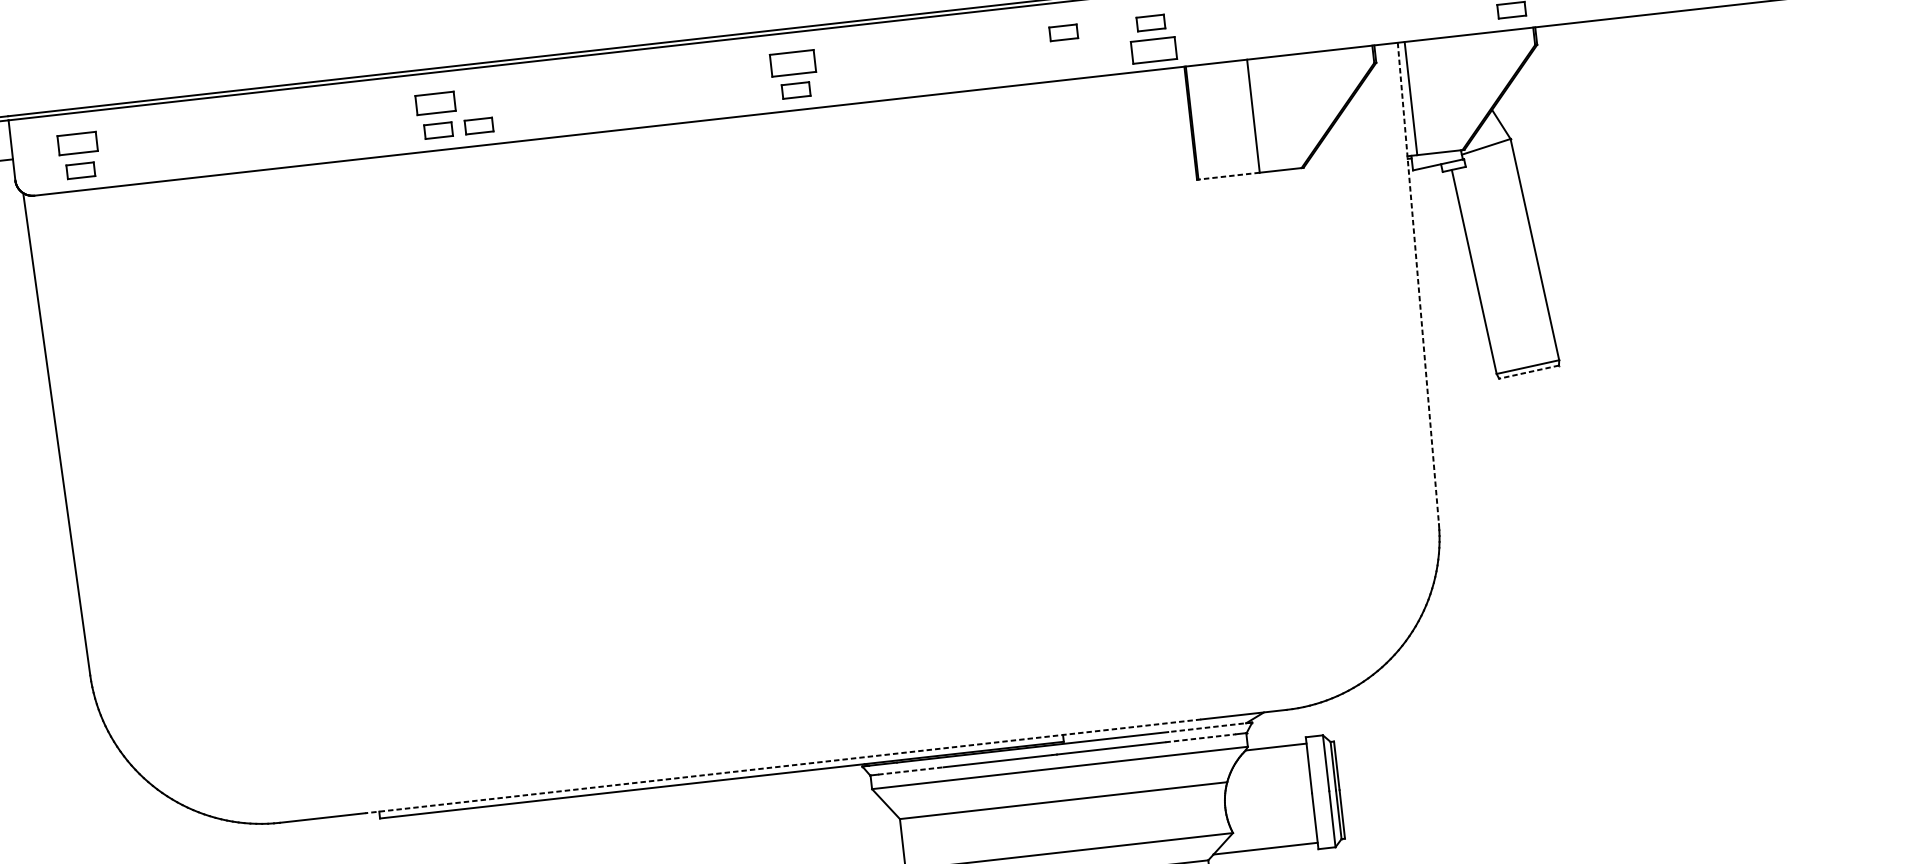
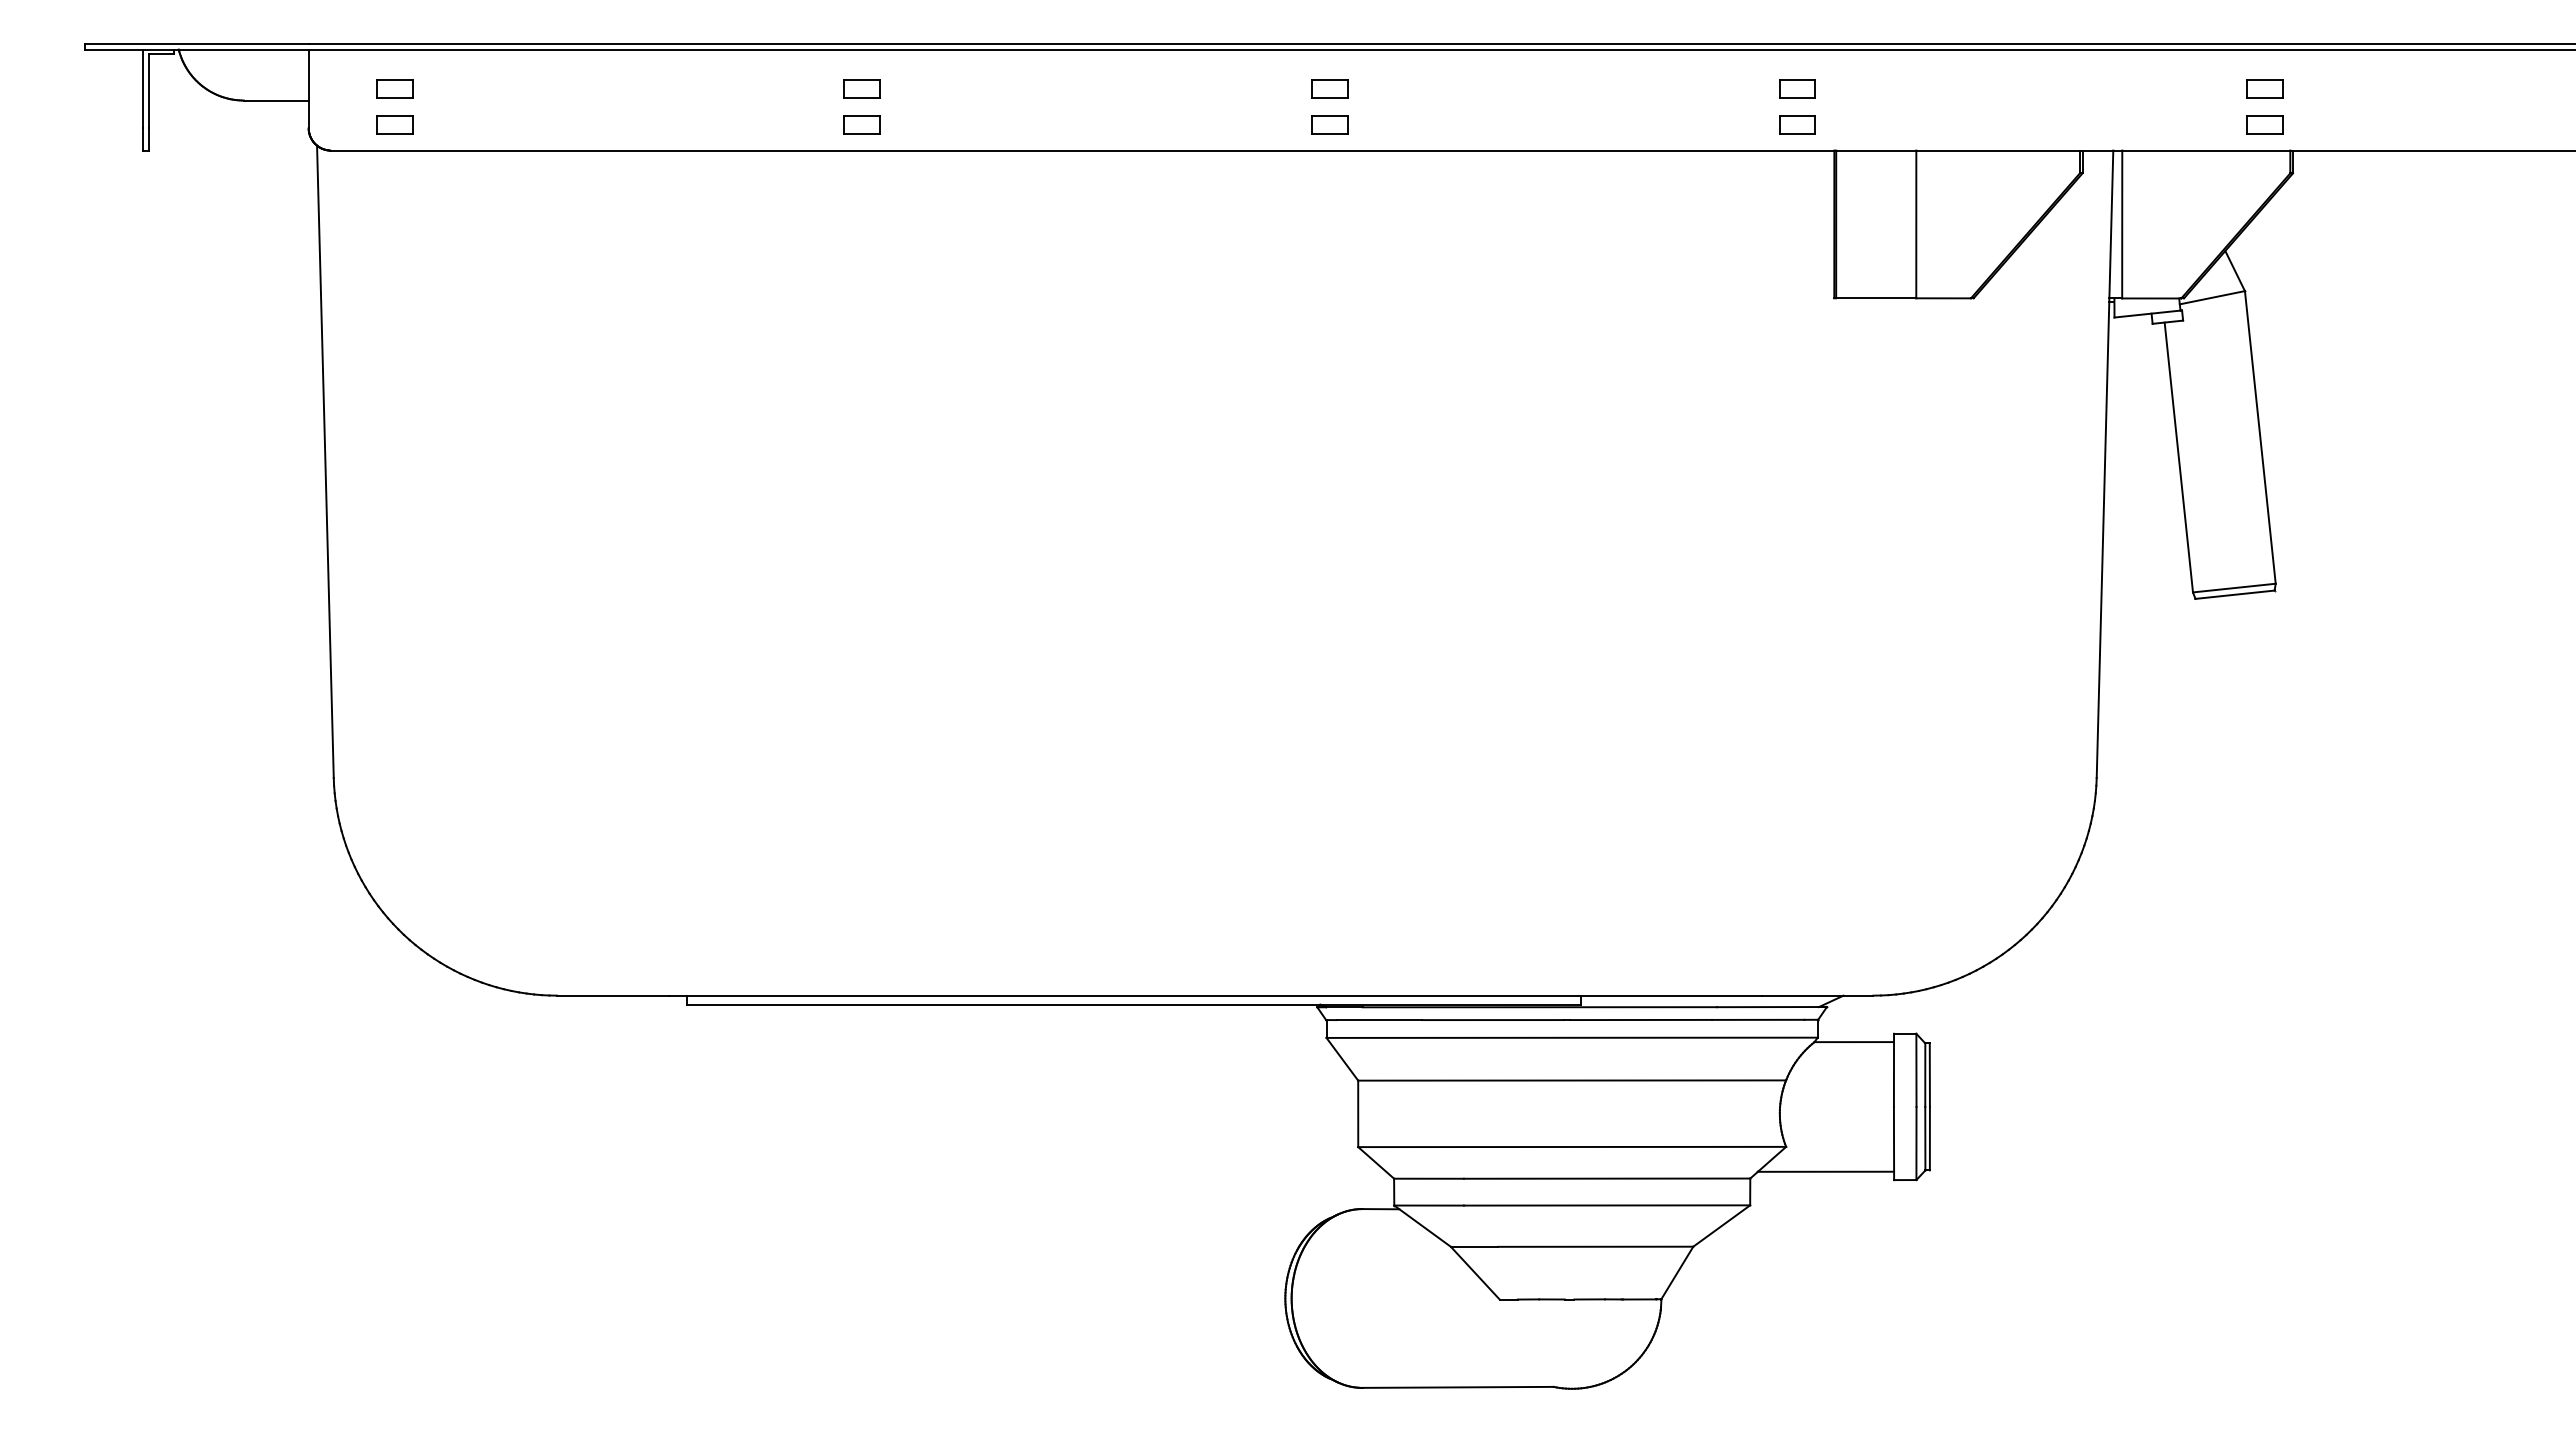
part: (1063, 32) -> (1683, 88), removed
part: (1153, 49) -> (1797, 124), size x0.62
part: (792, 62) -> (1329, 88), size x0.62
part: (434, 102) -> (861, 88), size x0.71
part: (478, 125) -> (914, 124), removed
part: (77, 142) -> (394, 88), size x0.71
line: (1228, 176) -> (1875, 298), dashed -> solid
line: (1418, 283) -> (2105, 464), dashed -> solid
line: (1529, 371) -> (2235, 594), dashed -> solid
line: (1210, 727) -> (1772, 1007), dashed -> solid
line: (1200, 737) -> (1758, 1019), dashed -> solid
line: (782, 766) -> (1214, 995), dashed -> solid
line: (911, 771) -> (1379, 1020), dashed -> solid

